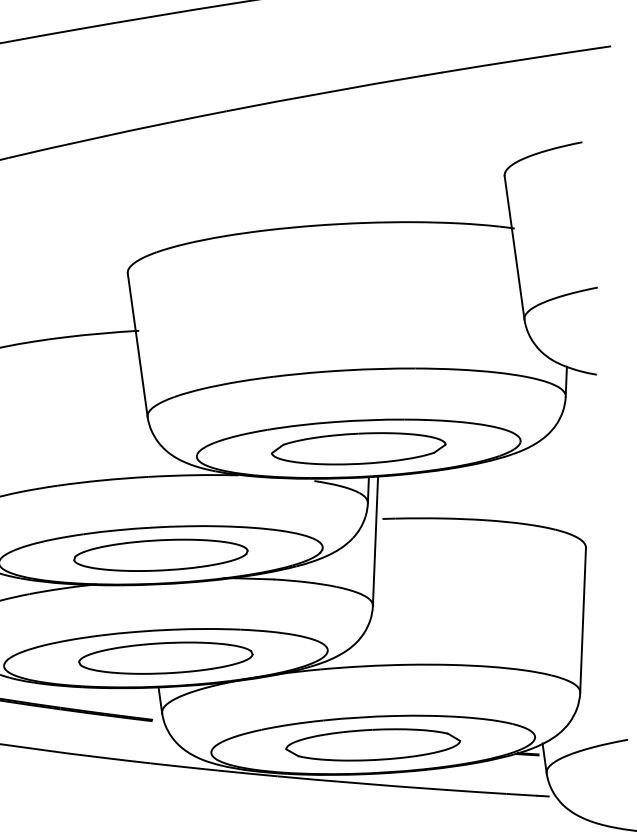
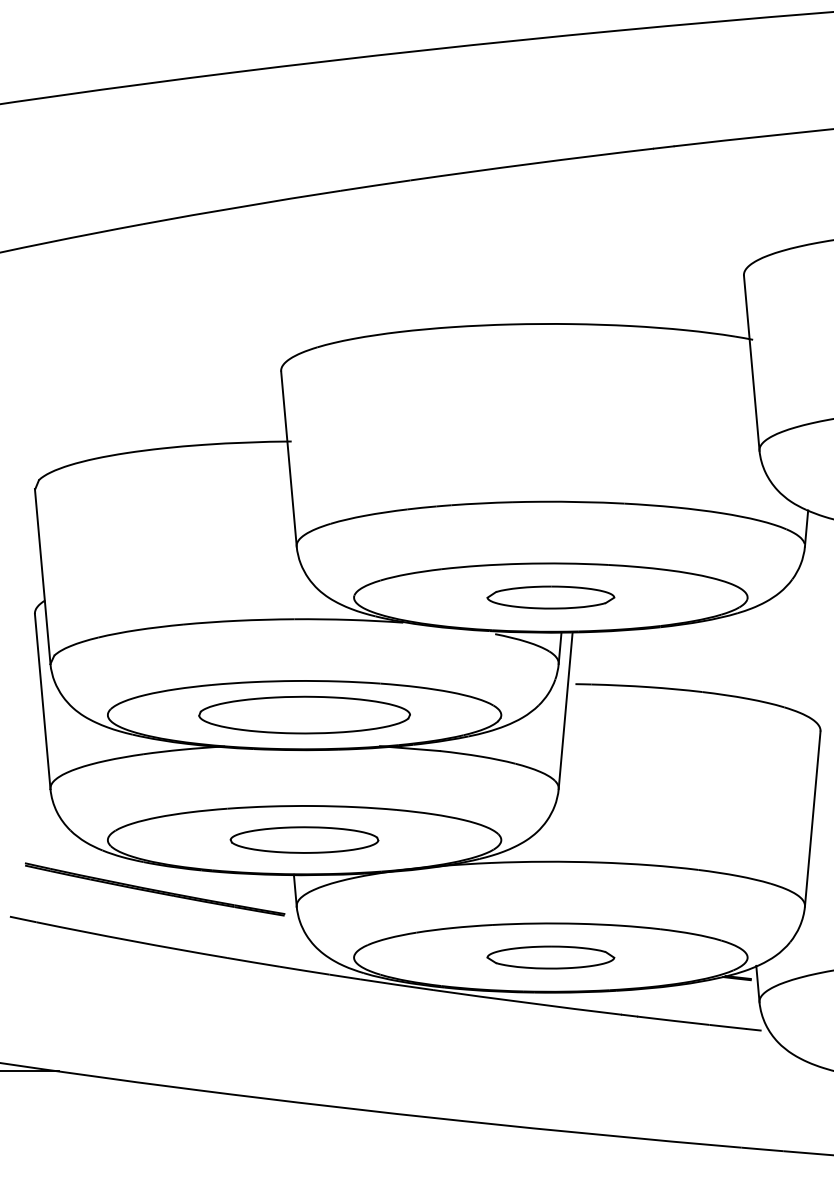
part: (358, 448) -> (550, 597), size x0.6
part: (165, 657) -> (304, 839), size x0.7
part: (372, 744) -> (550, 957), size x0.6

